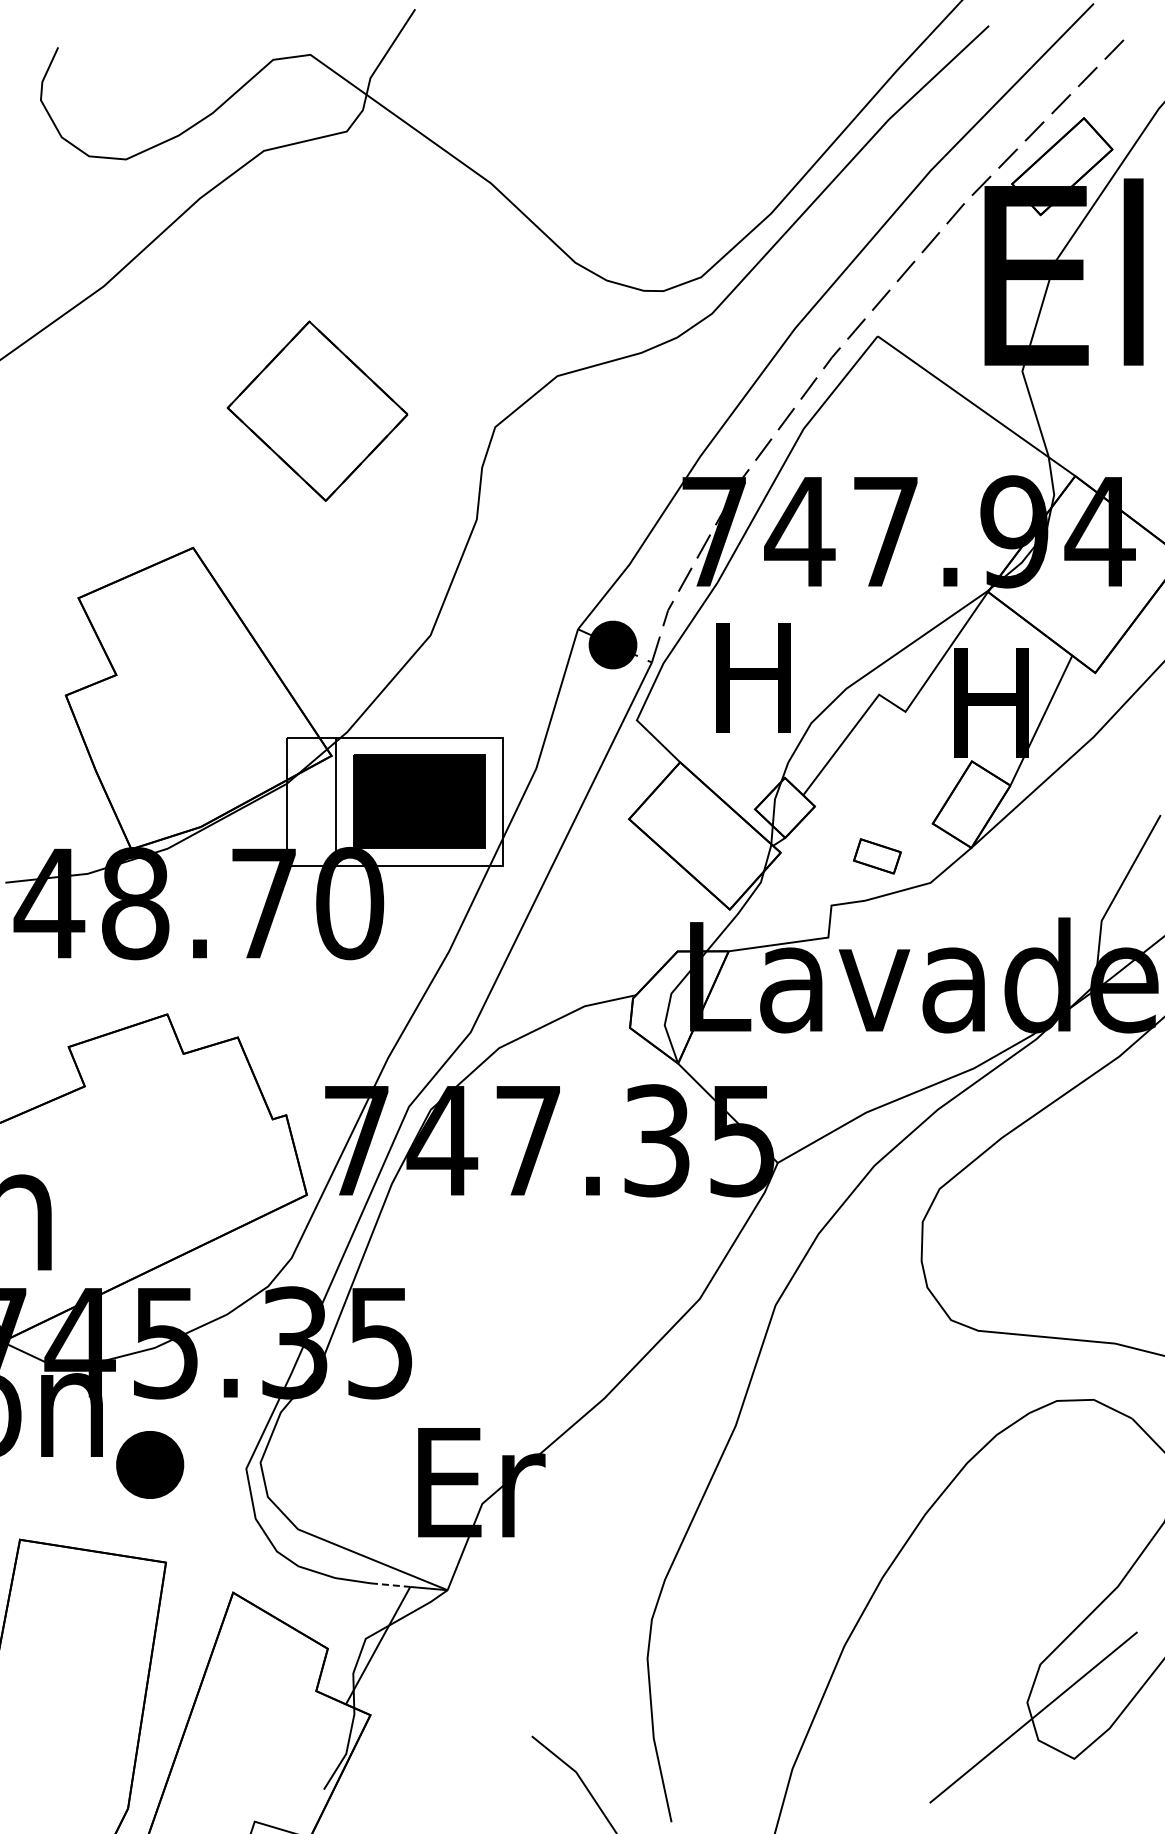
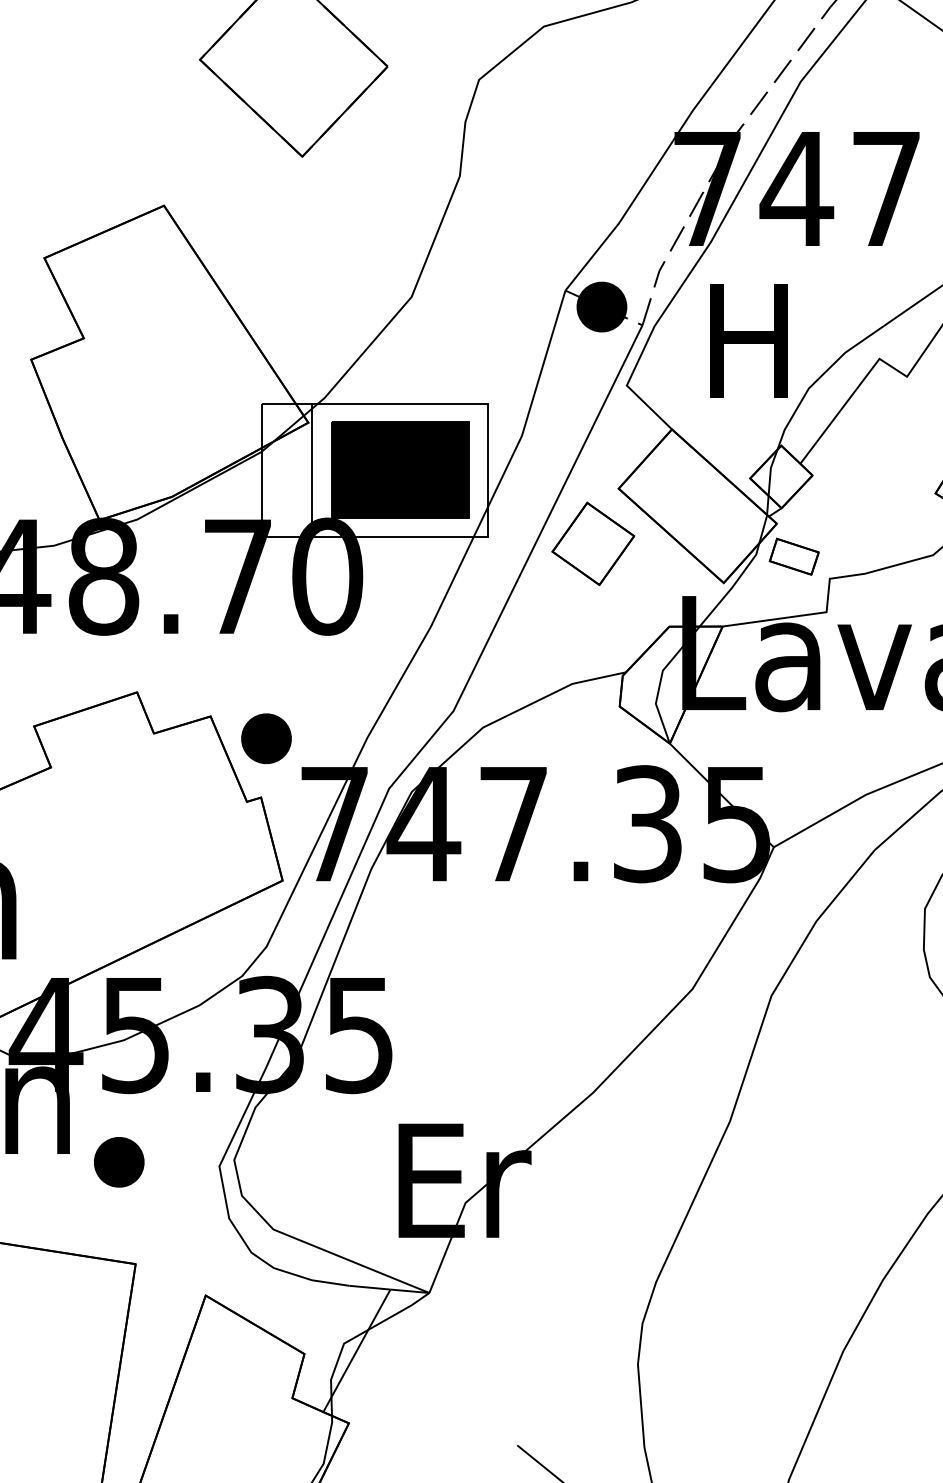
part: (877, 856) -> (794, 556), moved
part: (604, 871) -> (593, 543), added
part: (291, 1058) -> (266, 738), added
part: (150, 1464) -> (119, 1161), size x0.71
line: (390, 1585) -> (369, 1288), dashed -> solid

